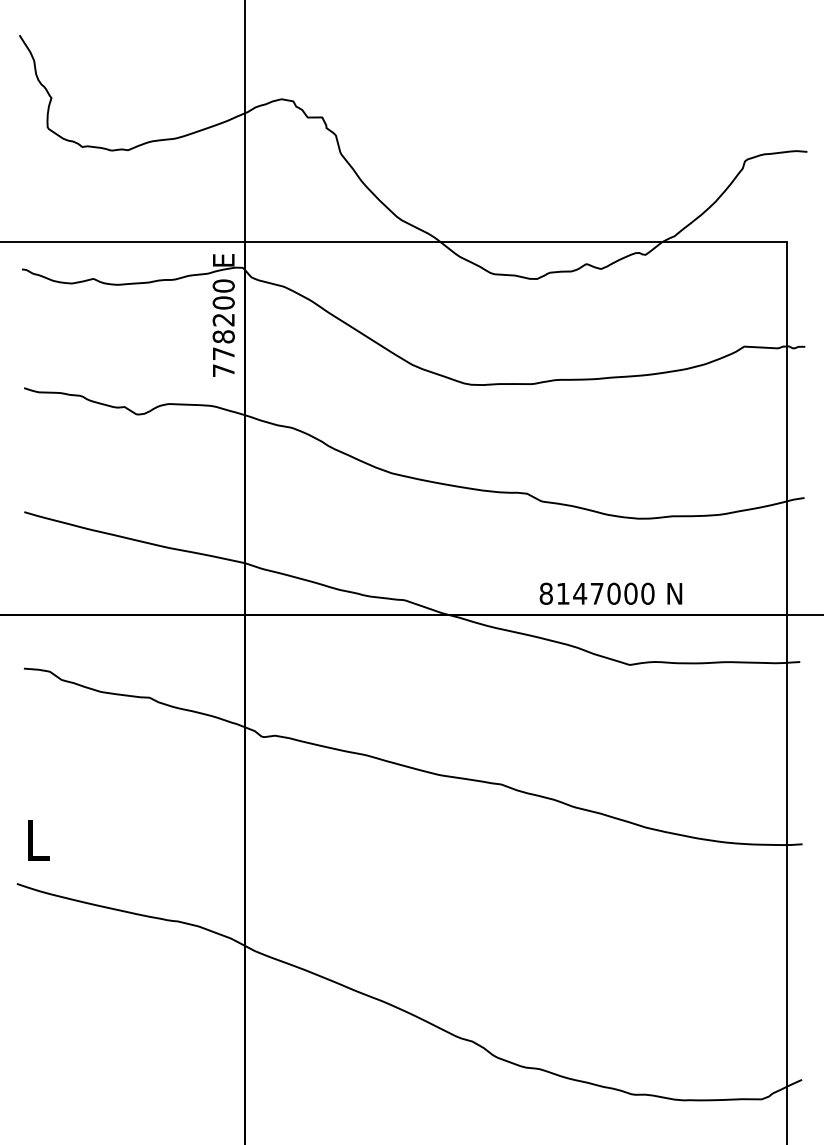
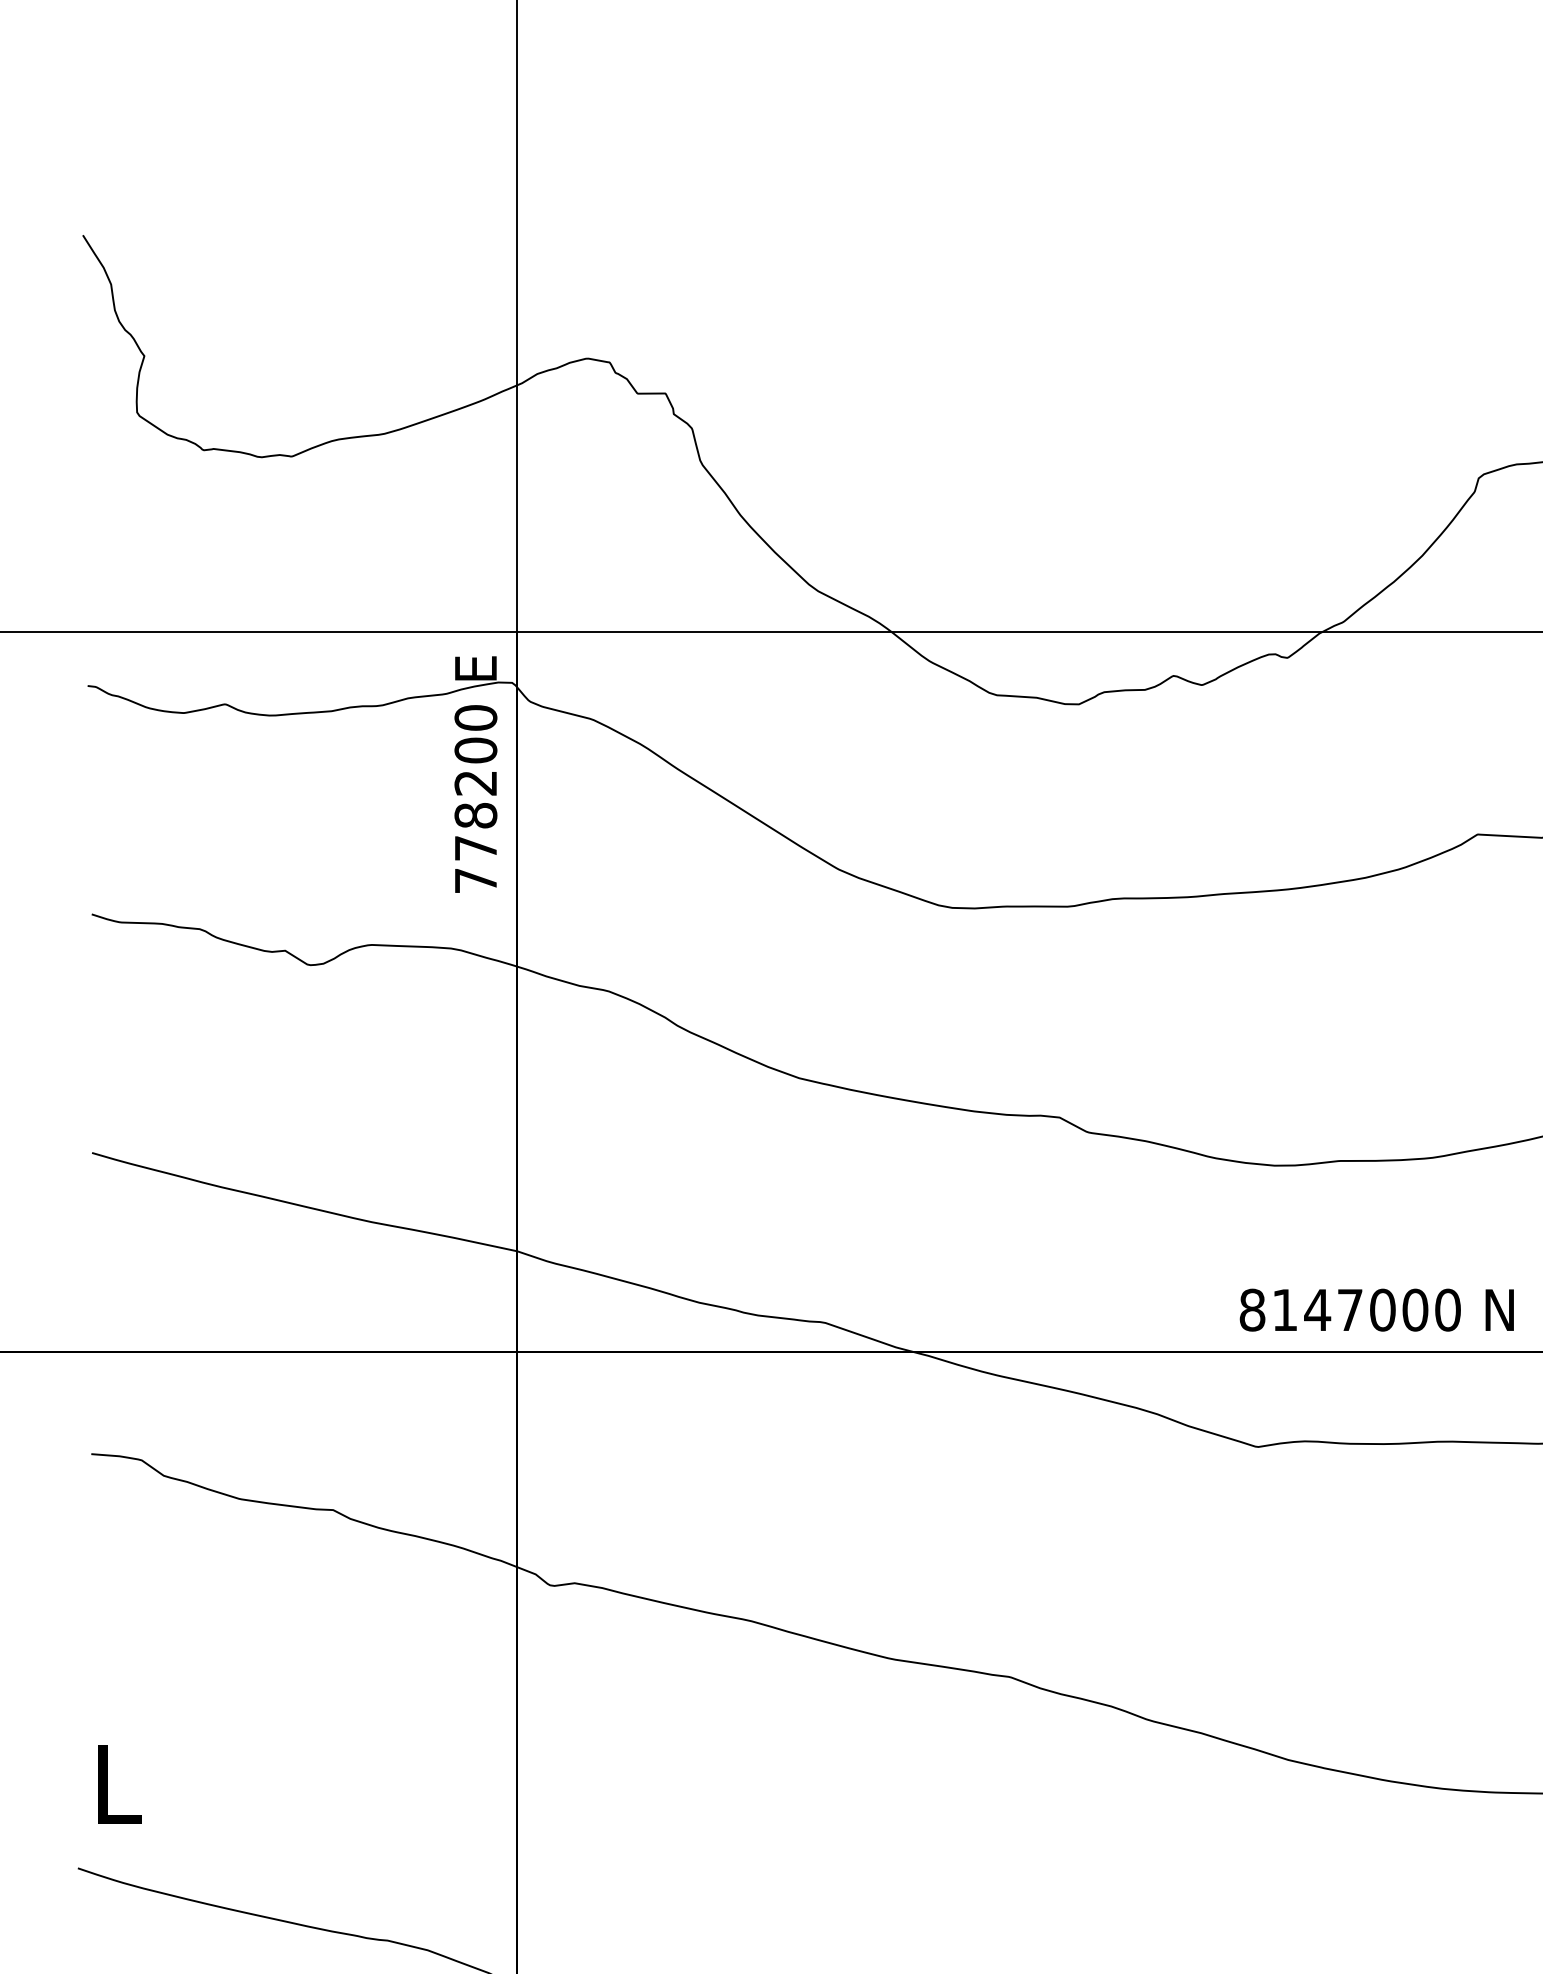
text: (610, 593) -> (1375, 1309), moved

